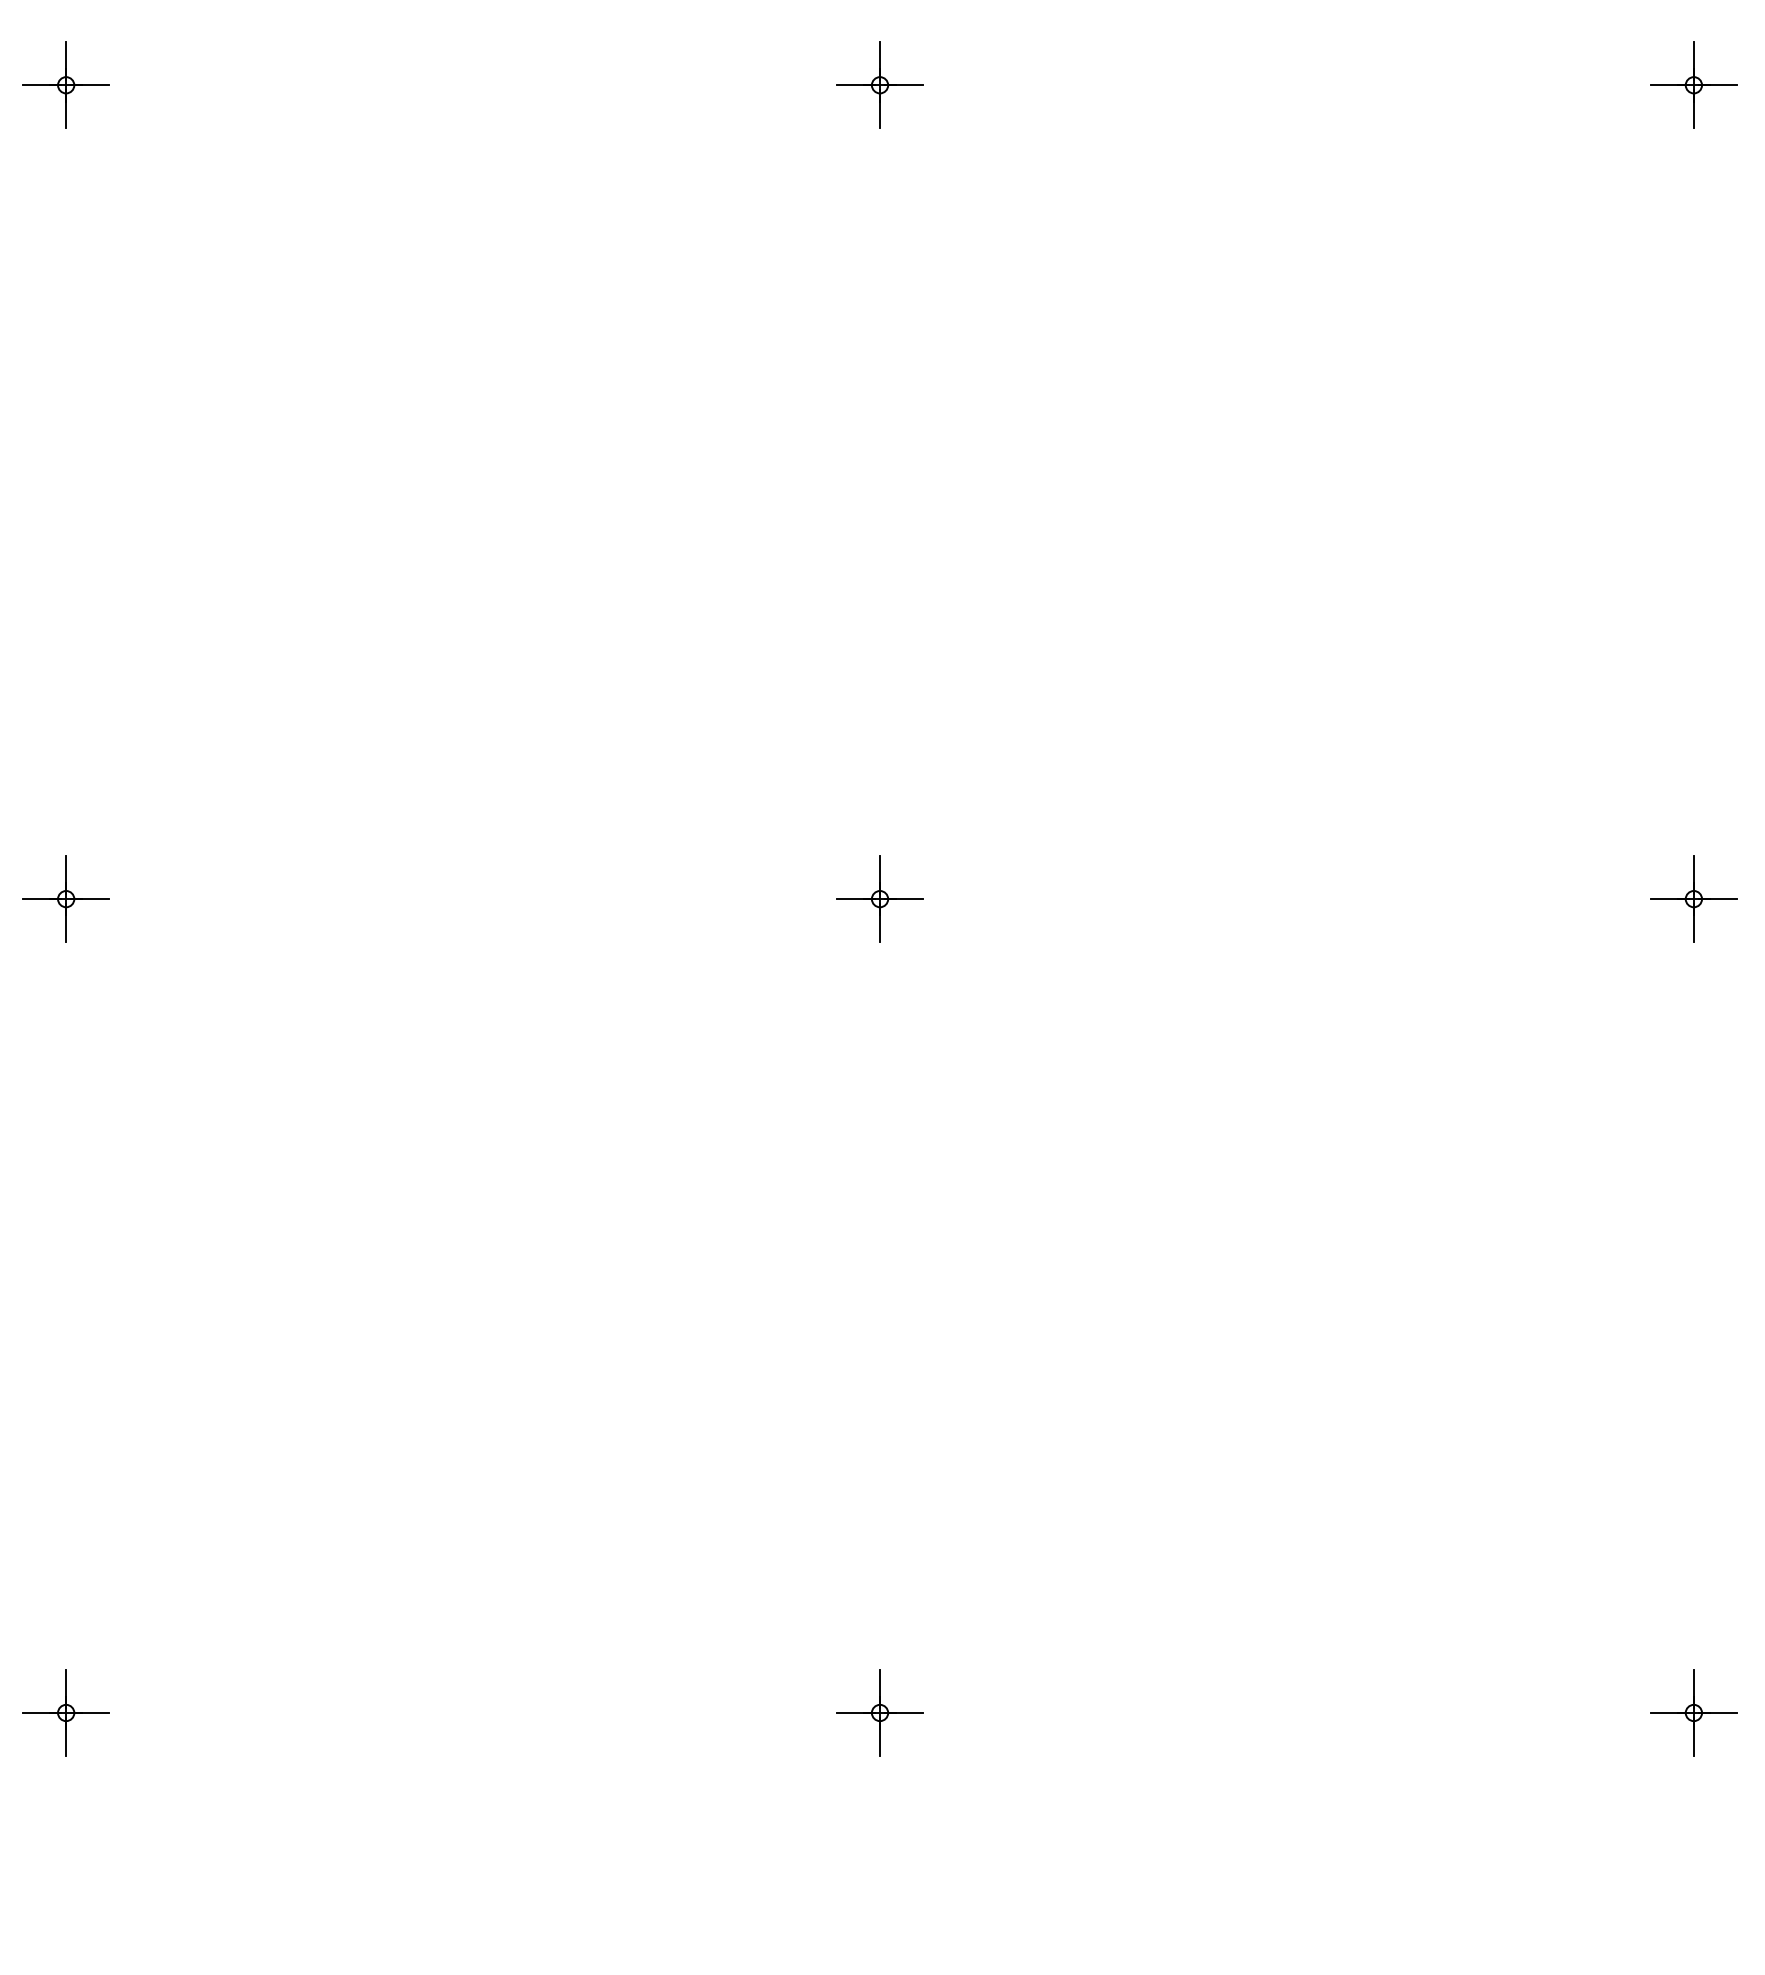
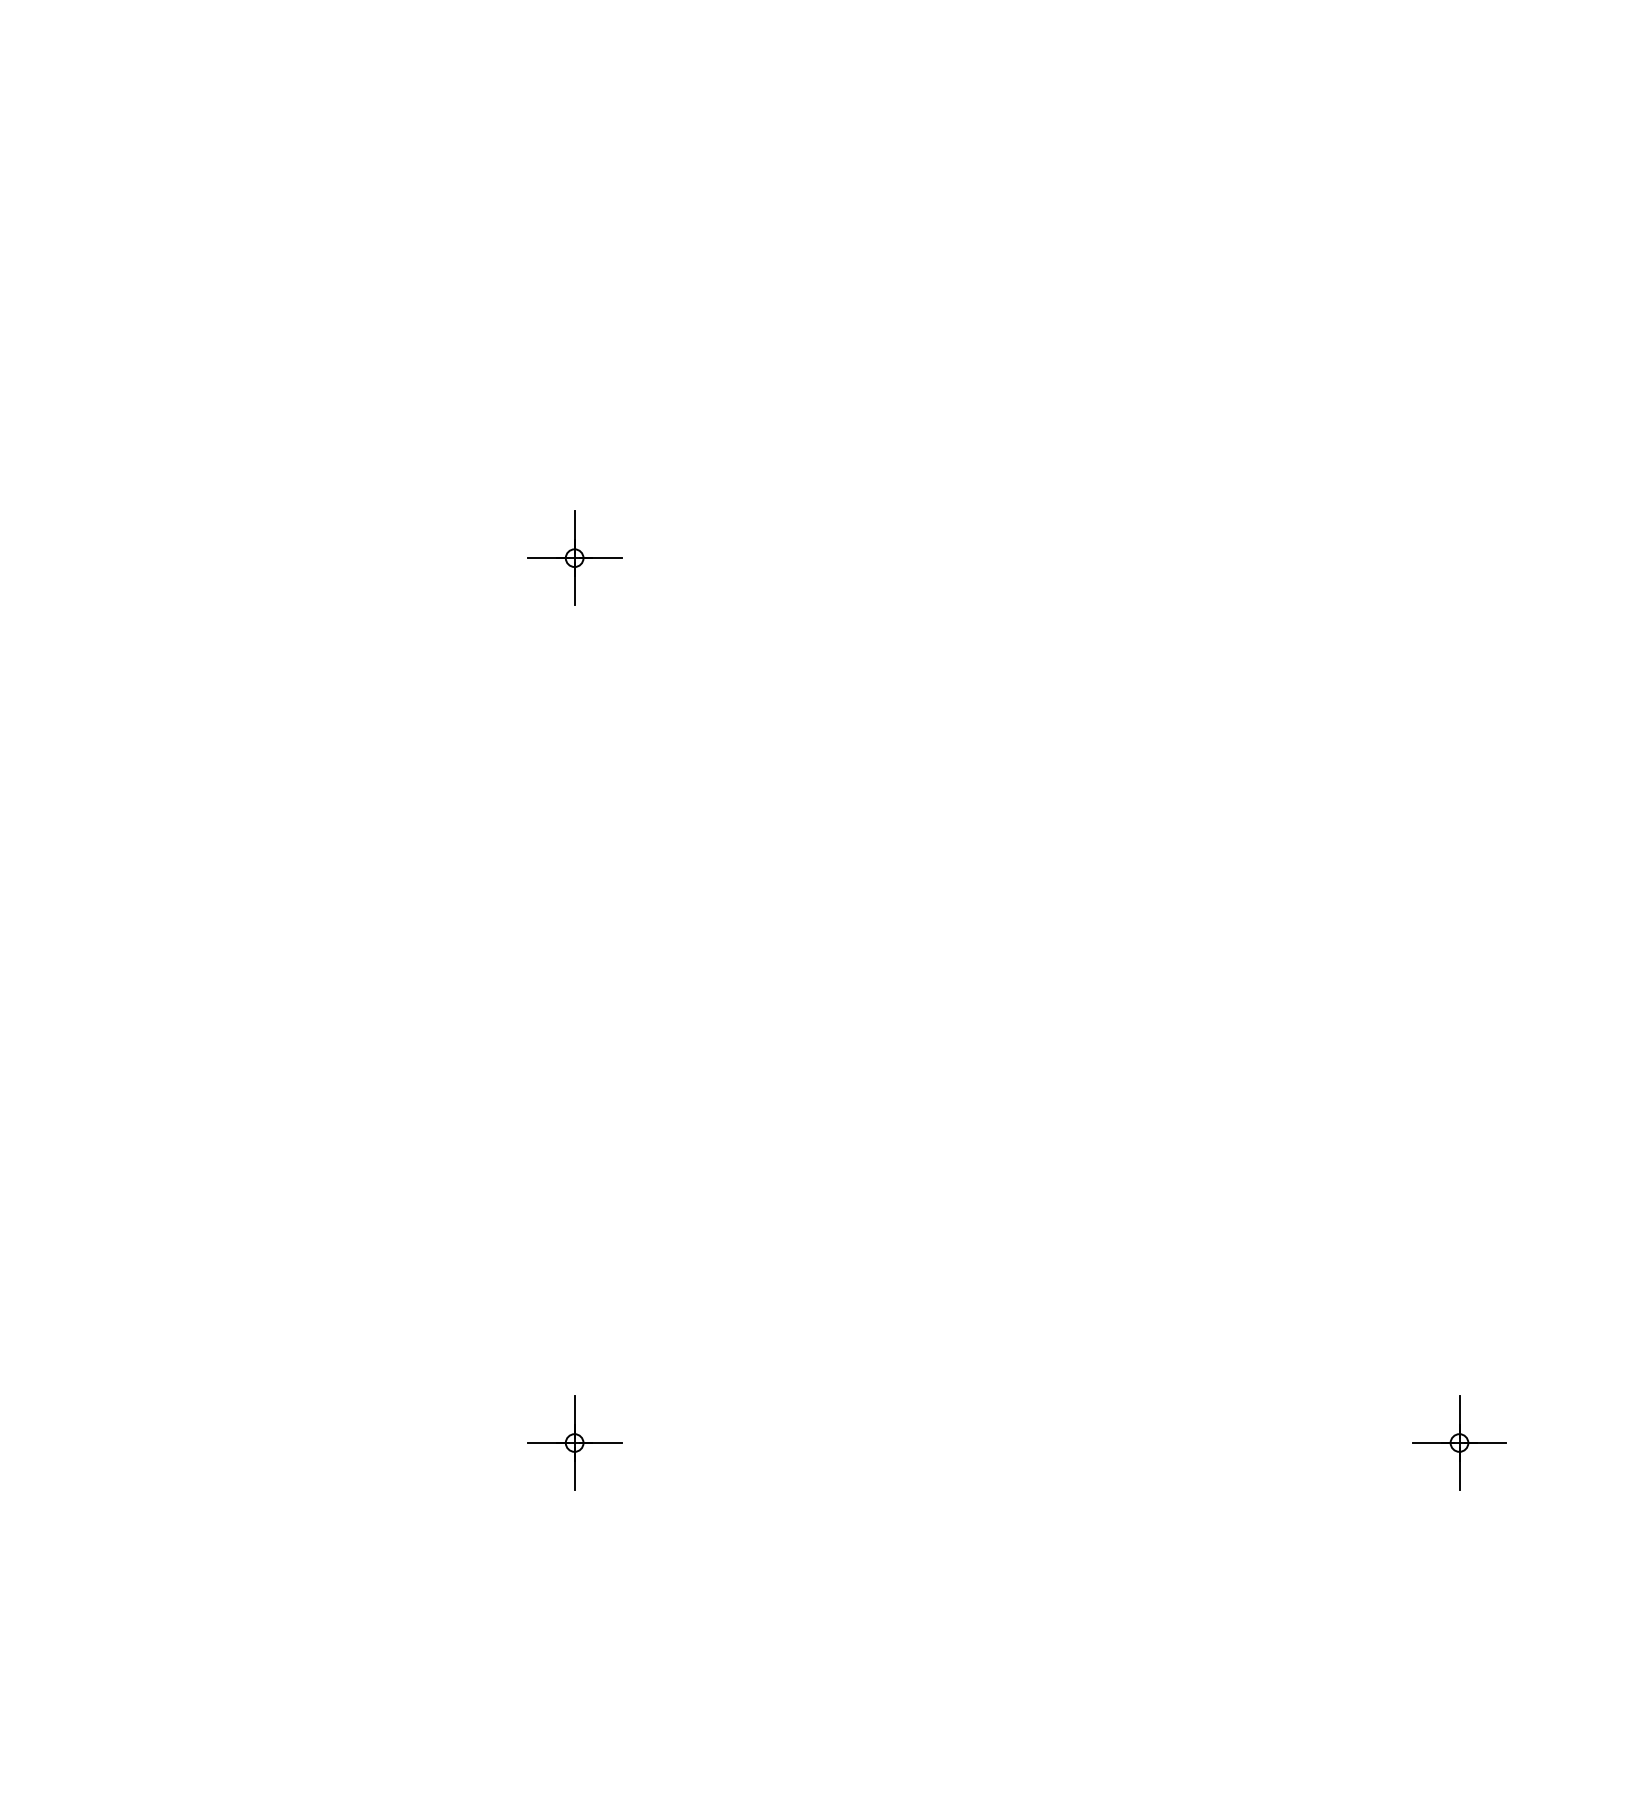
part: (1693, 898) -> (1459, 557), removed

